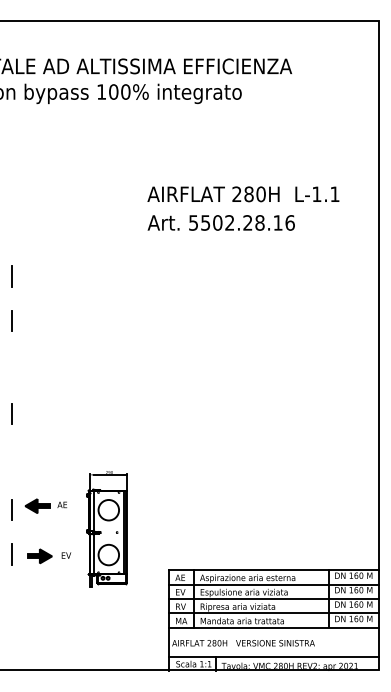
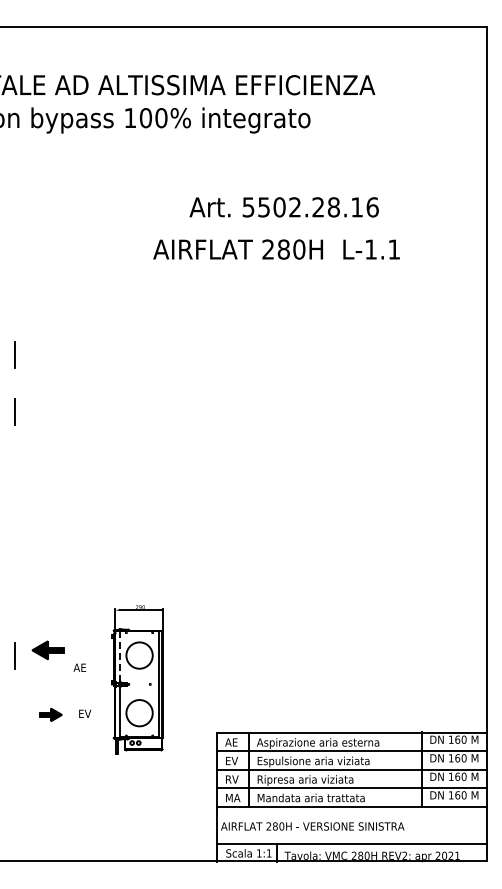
text: (243, 194) -> (276, 249), moved
text: (220, 223) -> (283, 207), moved
line: (12, 414) -> (15, 532), removed
text: (62, 504) -> (79, 667), moved
line: (93, 510) -> (120, 656), solid -> dashed
line: (12, 554) -> (15, 712), removed
part: (39, 556) -> (50, 714), size x0.7

